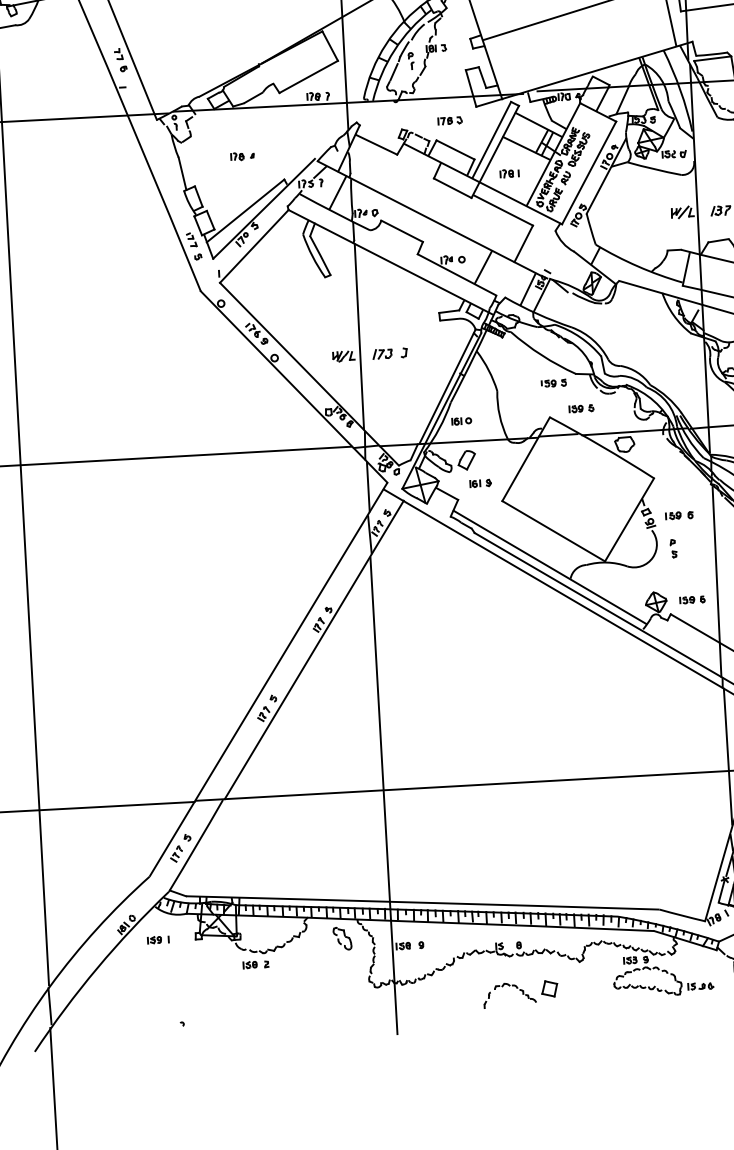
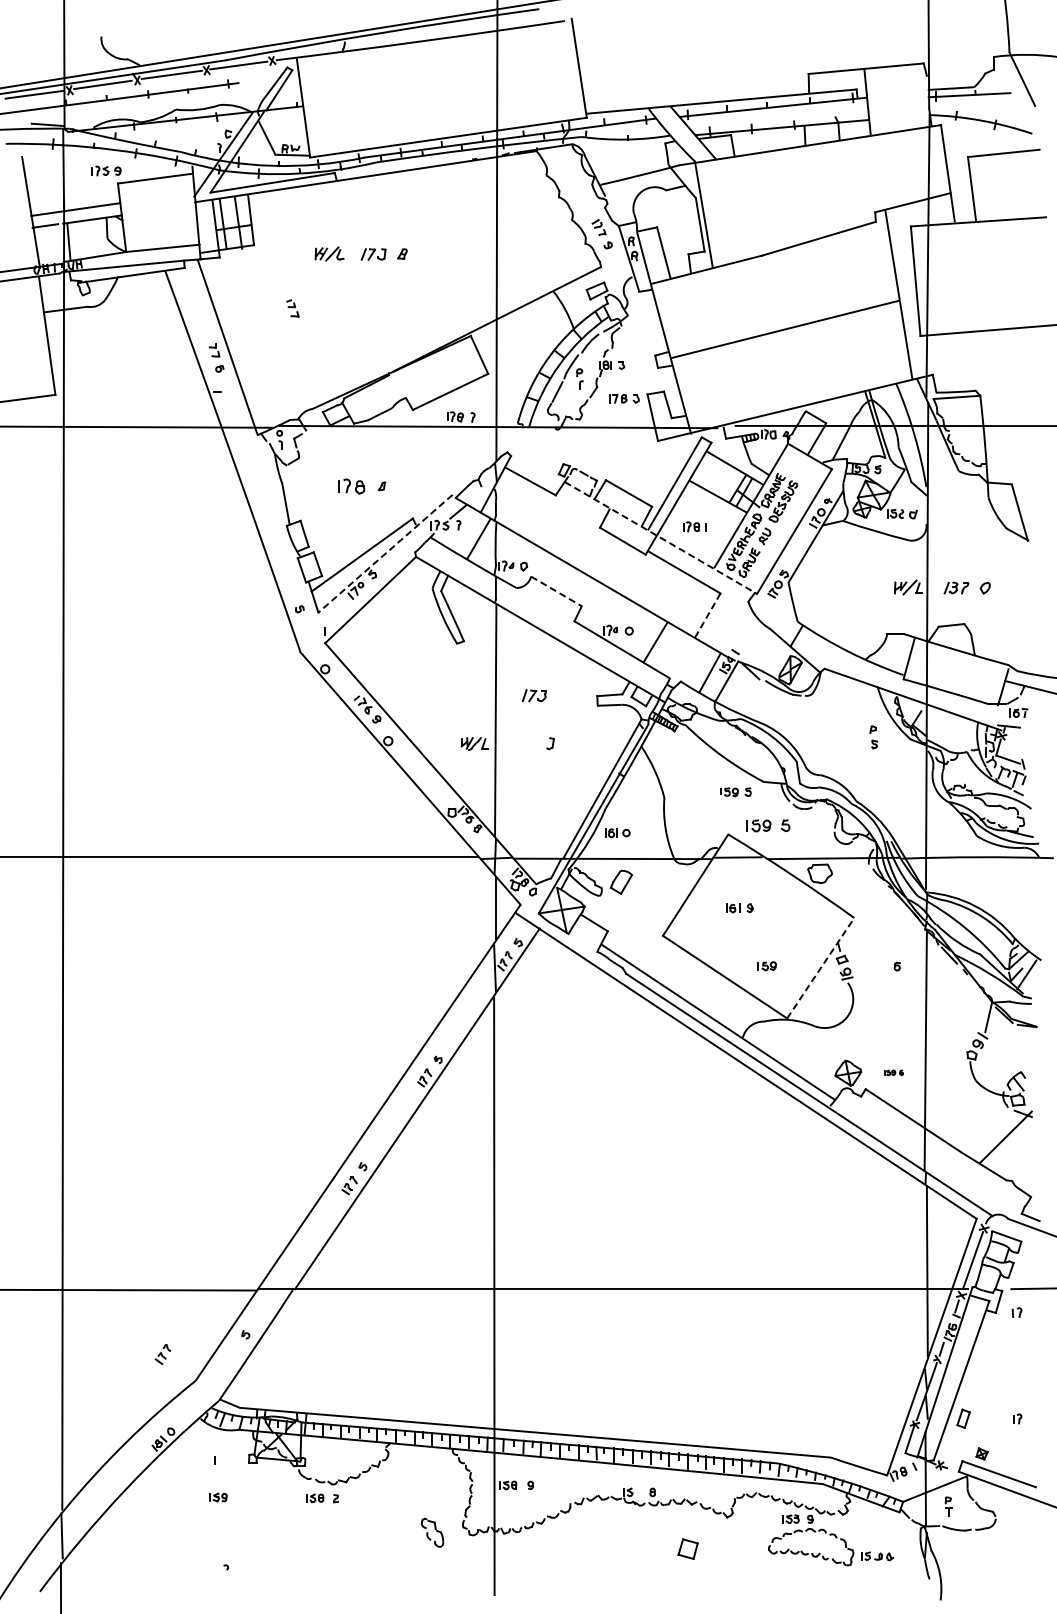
part: (450, 120) -> (624, 398), moved
part: (242, 156) -> (362, 486), size x1.6
line: (483, 184) -> (661, 538), solid -> dashed
line: (264, 209) -> (385, 554), solid -> dashed
line: (402, 231) -> (556, 591), solid -> dashed
part: (191, 239) -> (292, 308), moved
line: (523, 243) -> (707, 615), solid -> dashed
part: (382, 353) -> (534, 695), moved
part: (581, 408) -> (768, 825), size x1.4
part: (480, 483) -> (739, 908), moved
part: (673, 516) -> (766, 966), moved
line: (630, 519) -> (821, 967), solid -> dashed
part: (673, 548) -> (873, 737), moved
part: (692, 599) -> (893, 1072), size x0.6
part: (176, 854) -> (162, 1354), moved
part: (342, 938) -> (432, 1532), moved
part: (154, 940) -> (218, 1497), moved
part: (509, 986) -> (638, 1543), removed

